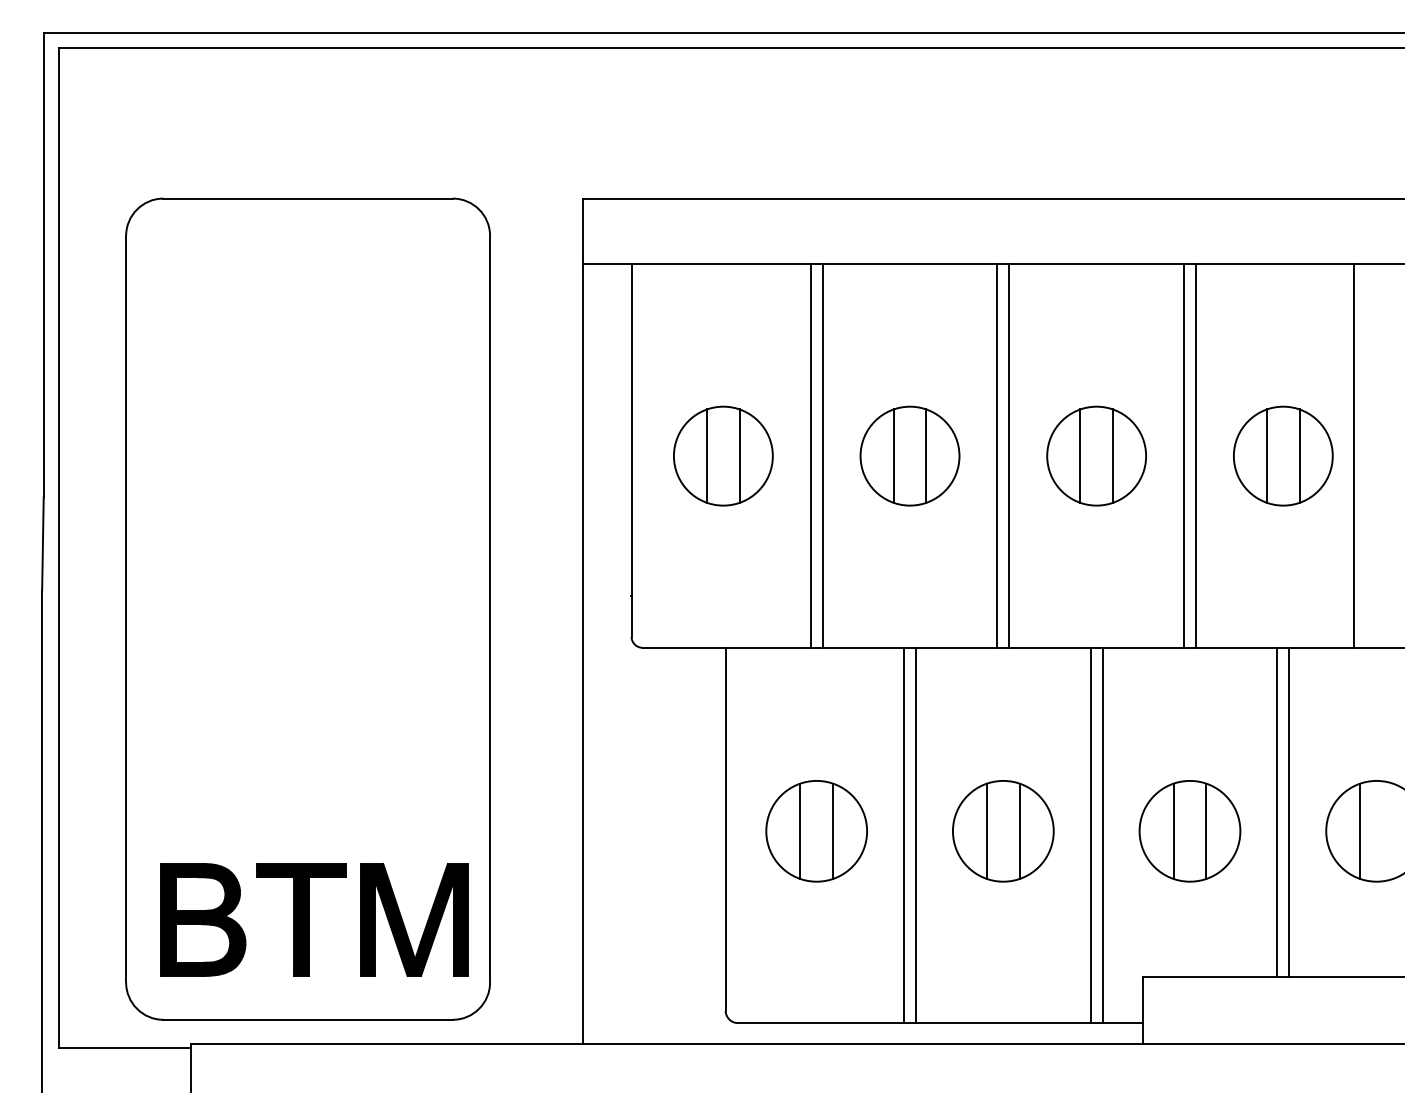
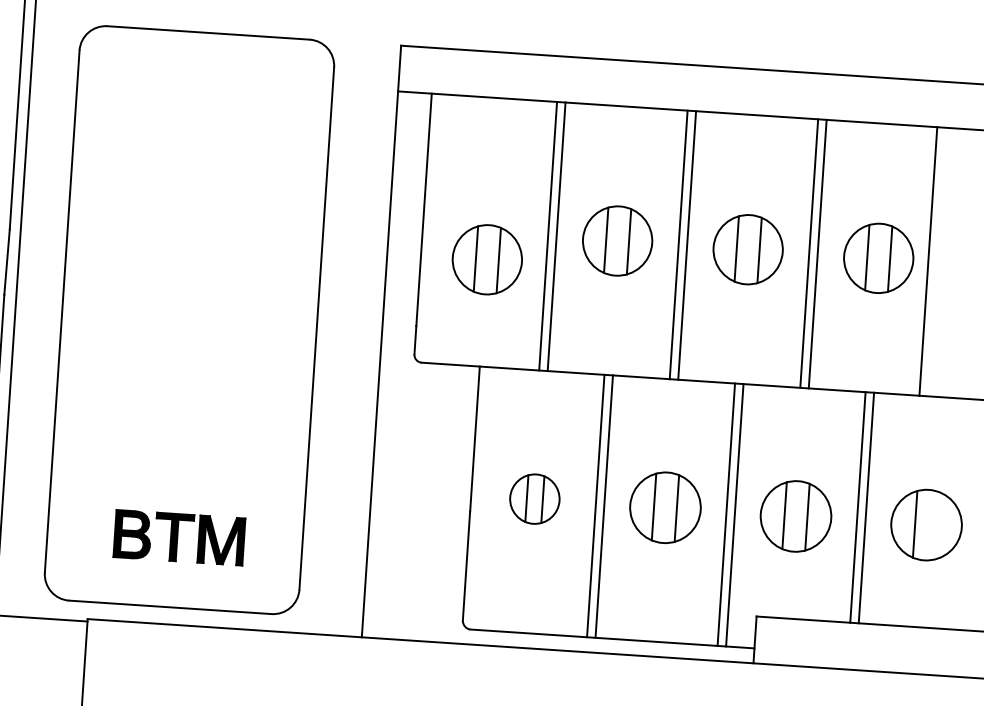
part: (723, 455) -> (487, 259), moved
part: (816, 831) -> (534, 499), size x0.7
part: (314, 919) -> (179, 537), size x0.6

